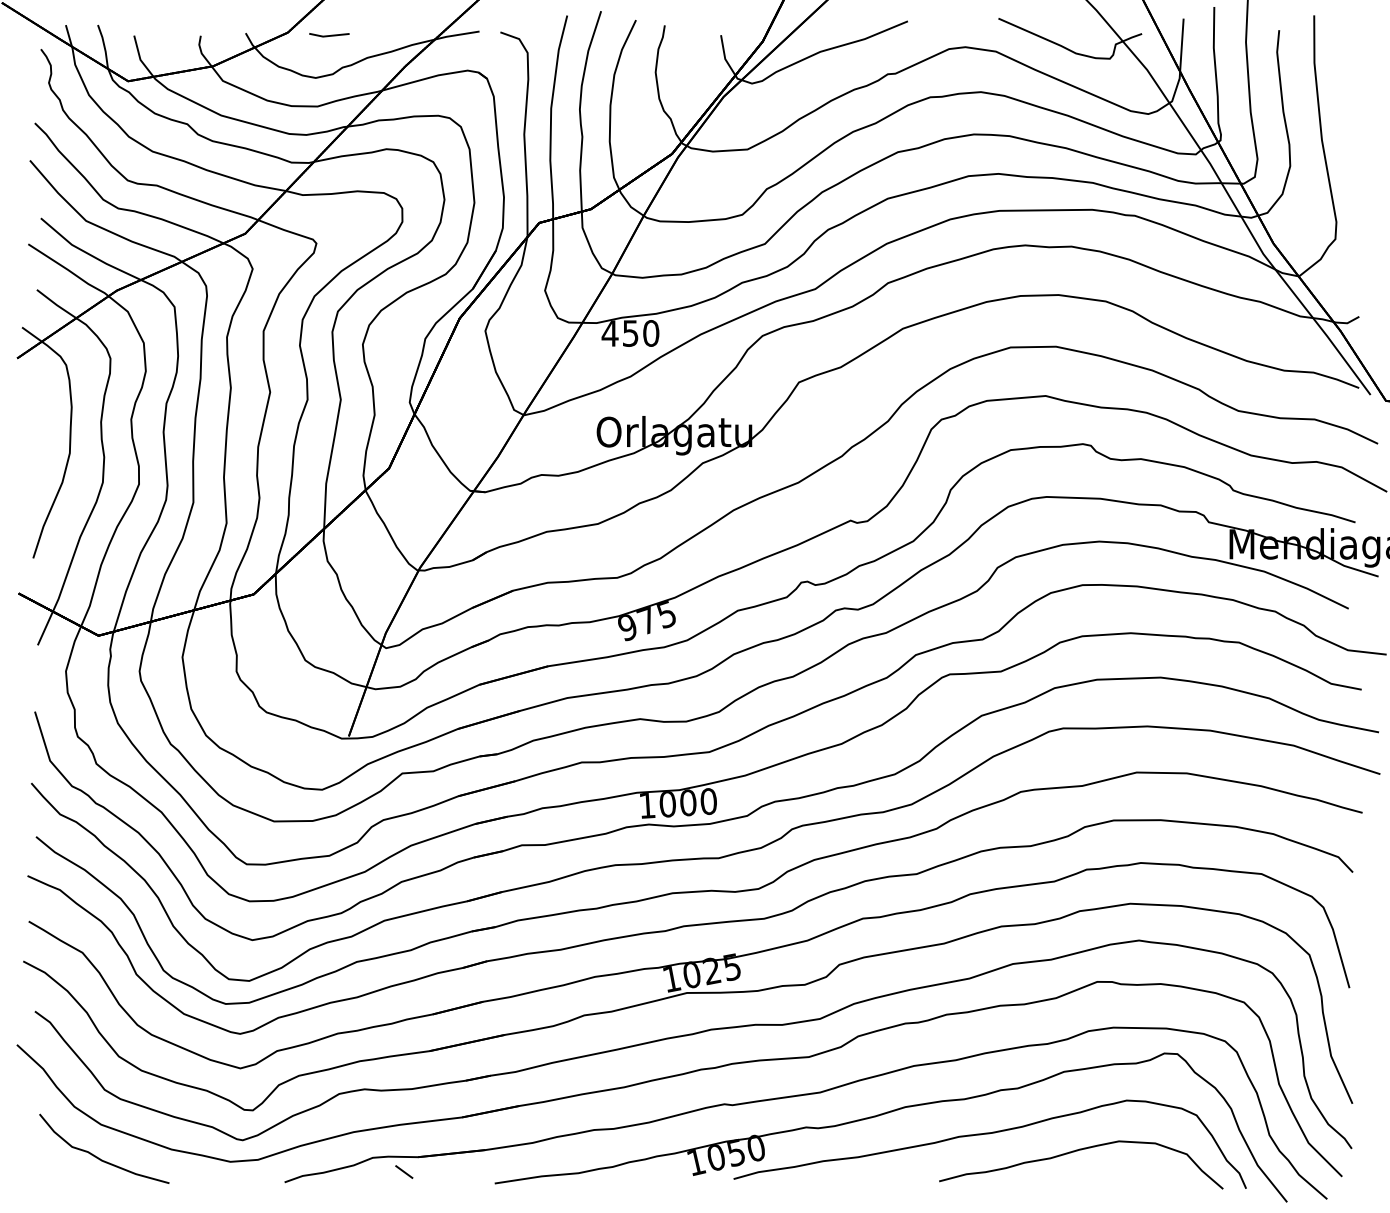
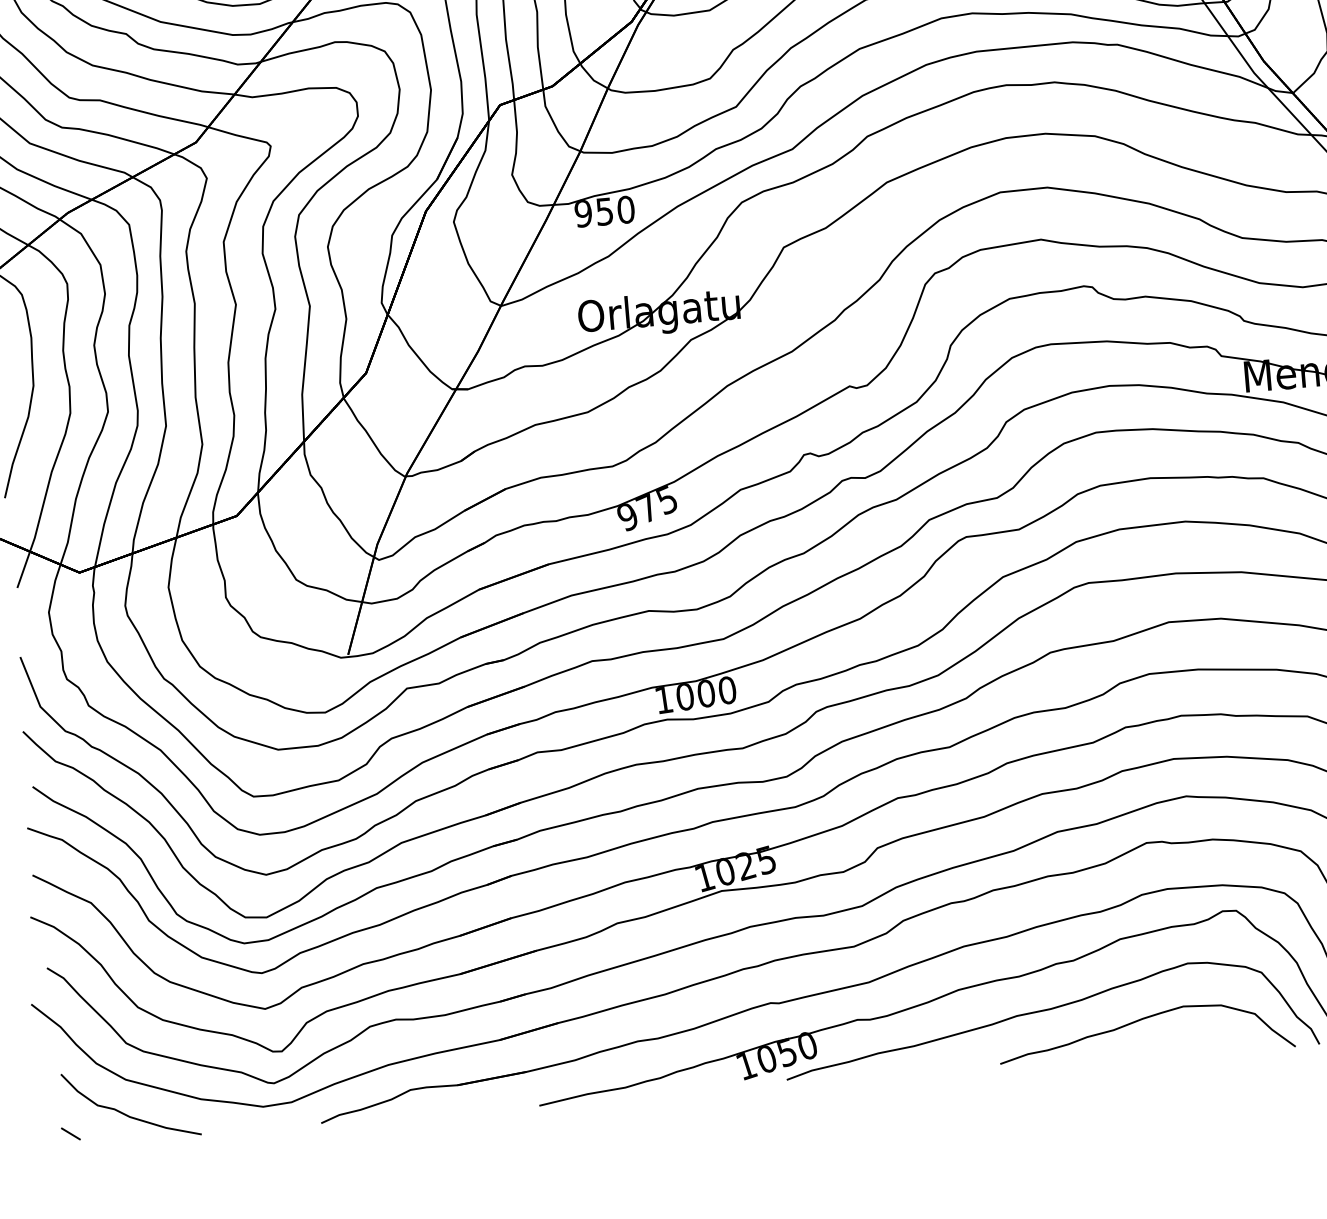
text: (609, 333) -> (582, 213), 450 -> 950
line: (404, 1171) -> (71, 1133), moved

